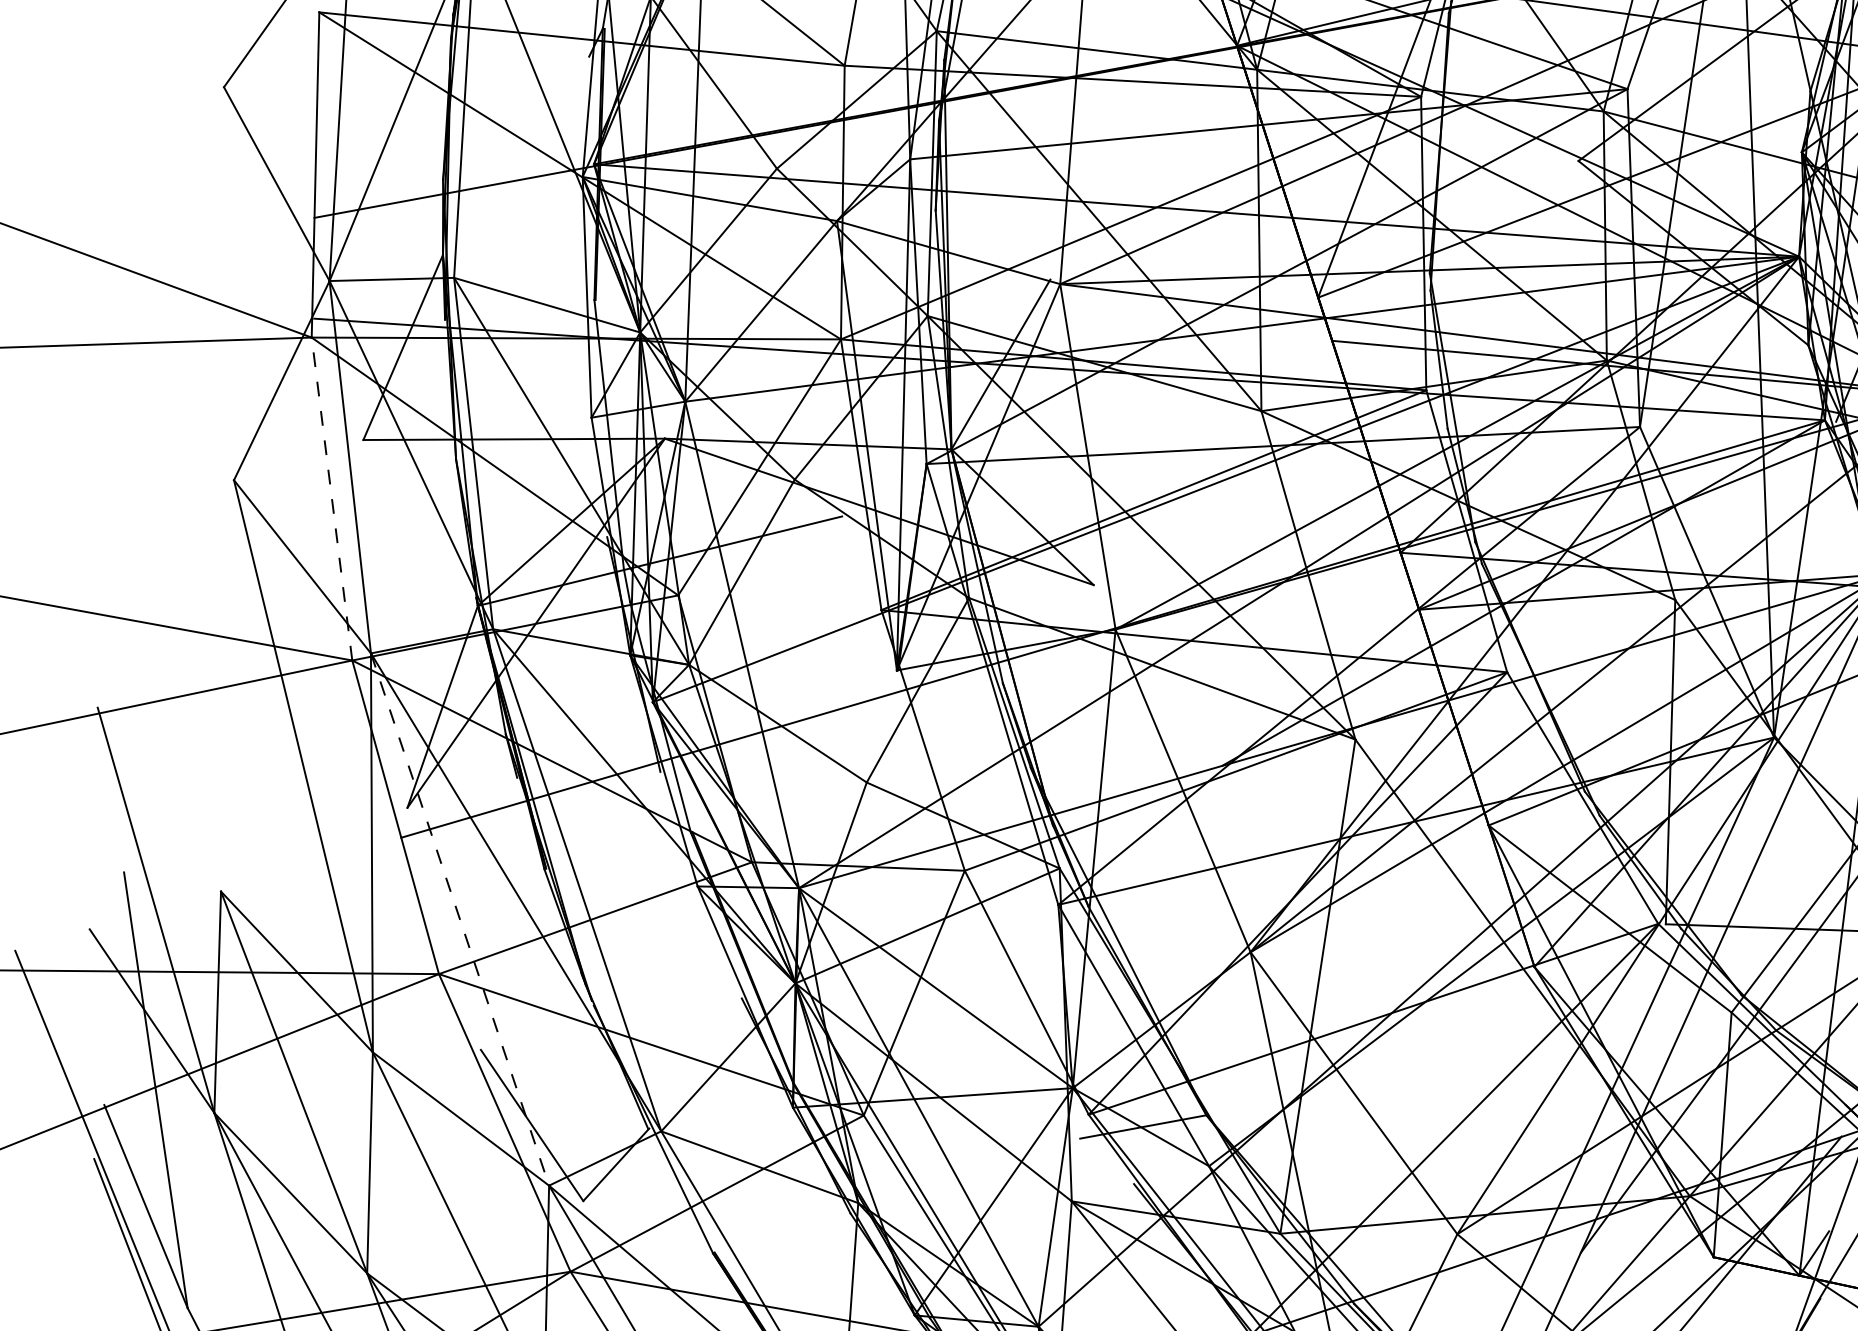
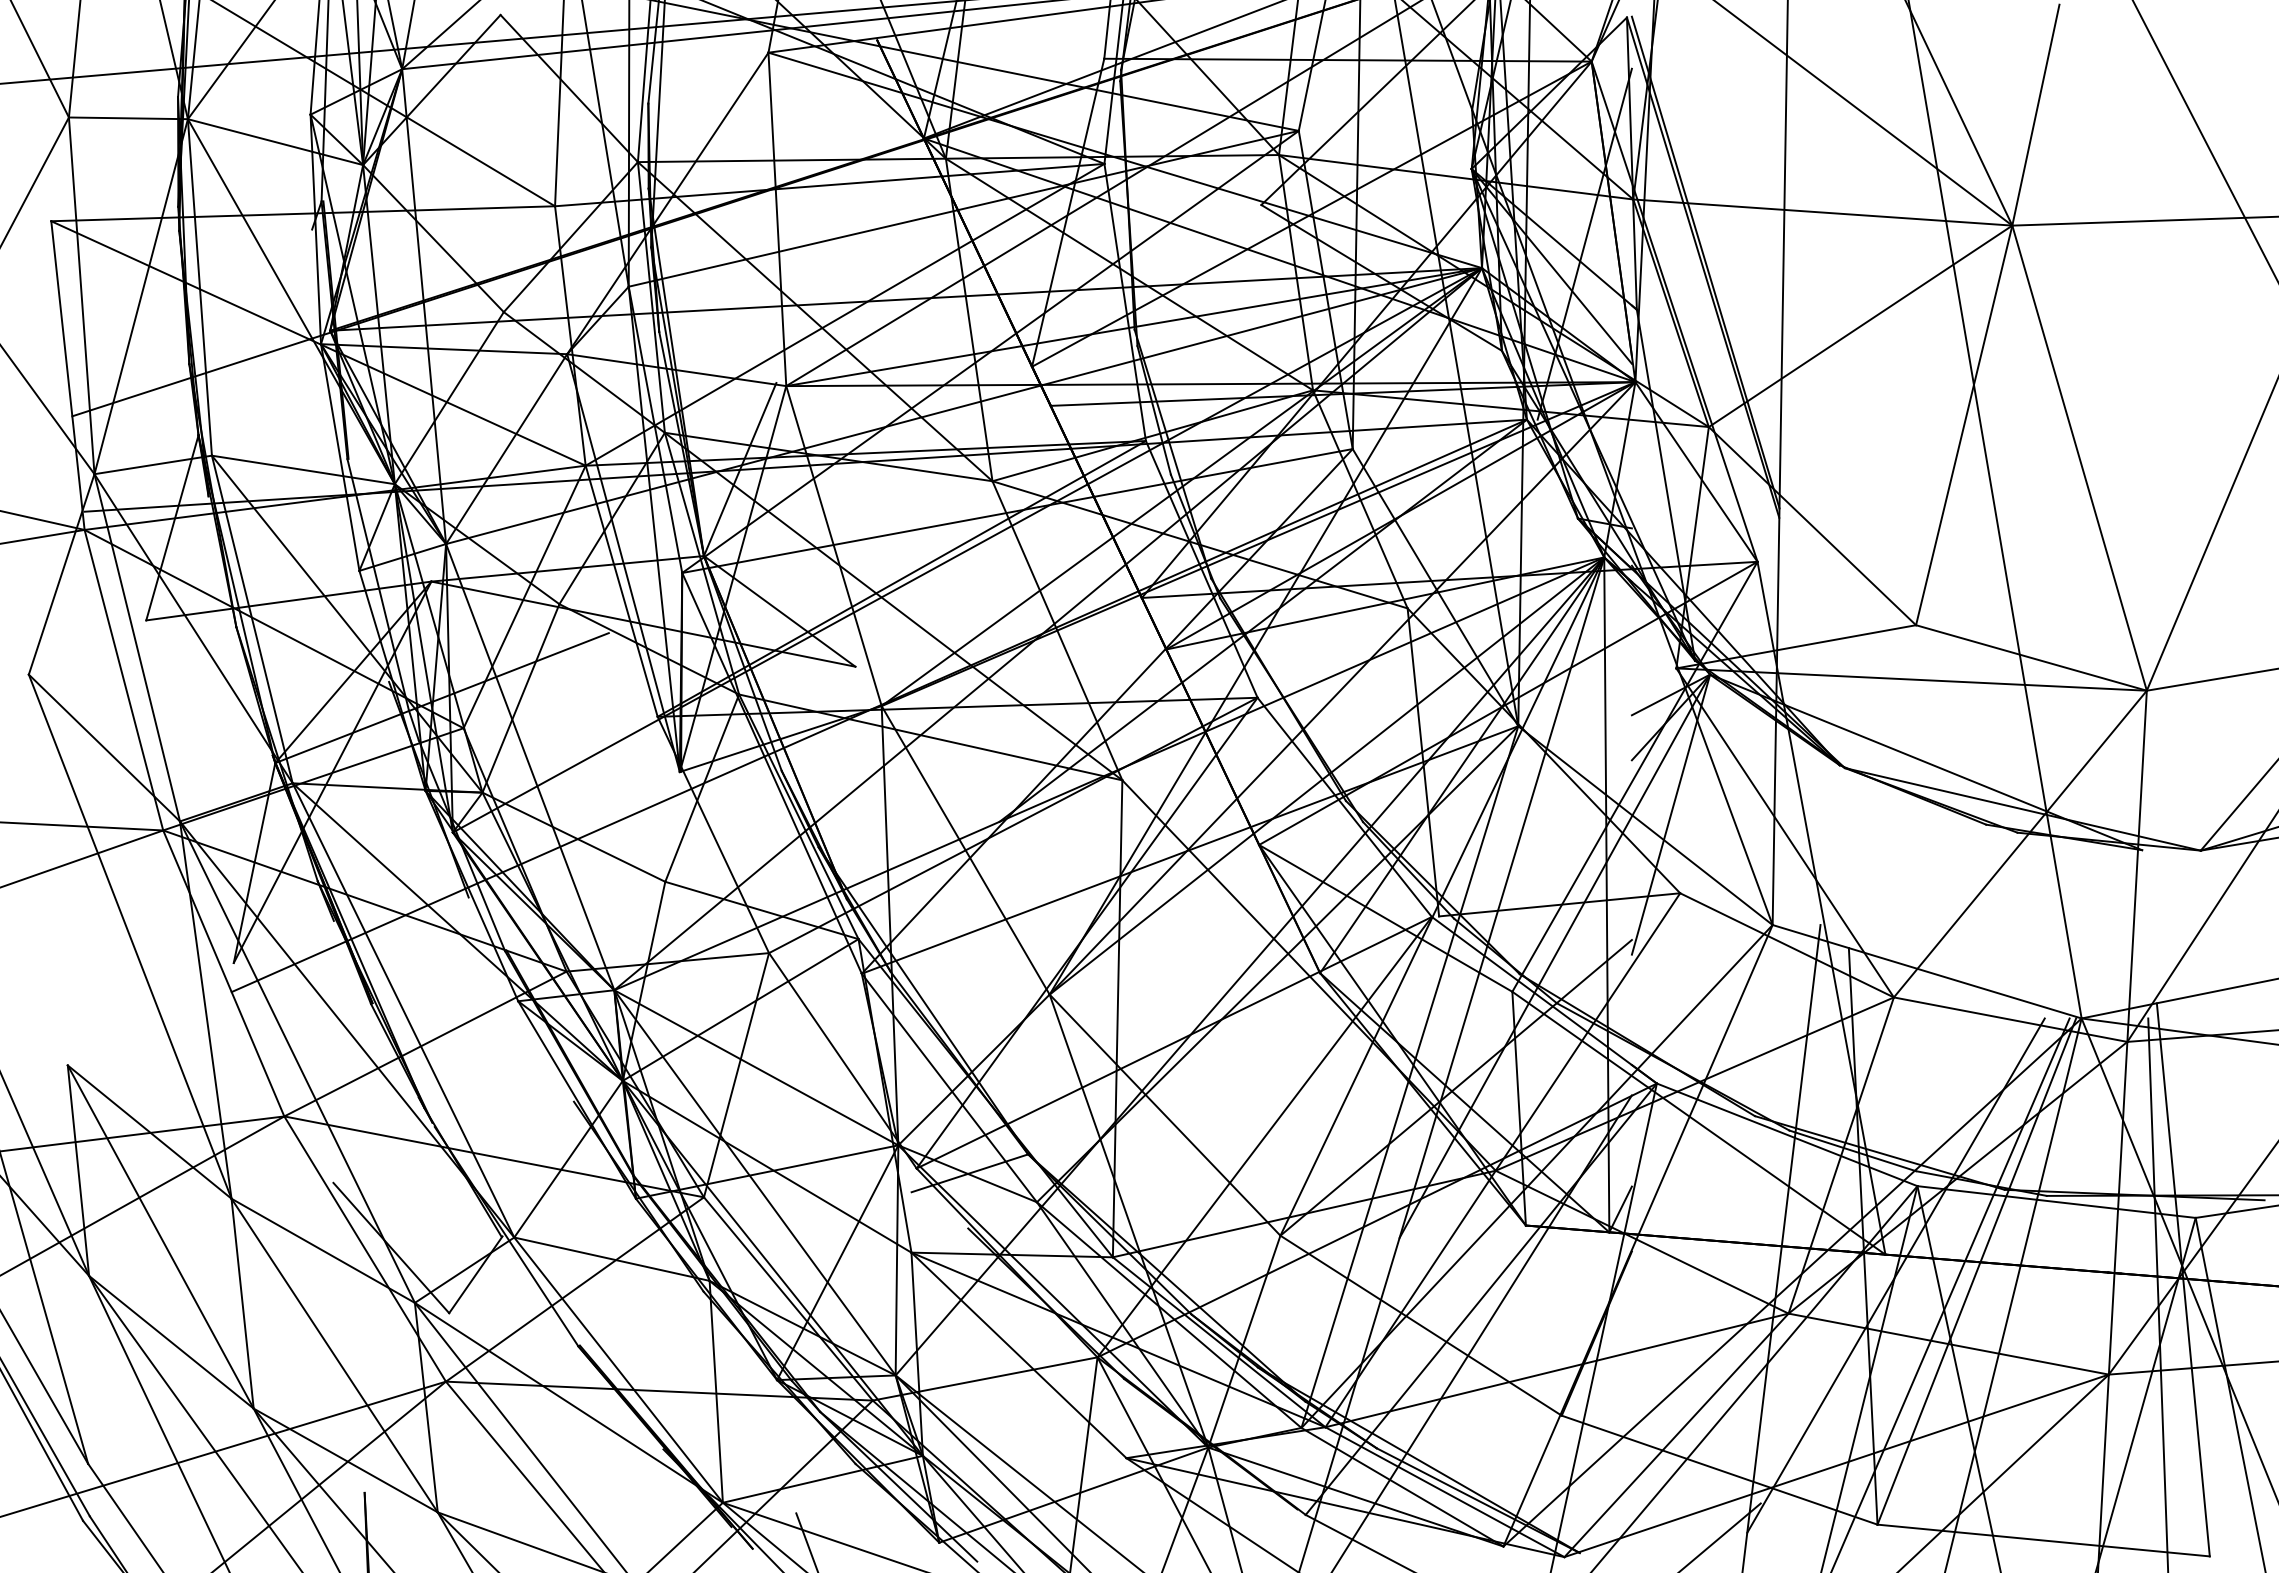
line: (331, 498) -> (123, 679), dashed -> solid
line: (460, 919) -> (297, 1062), dashed -> solid

